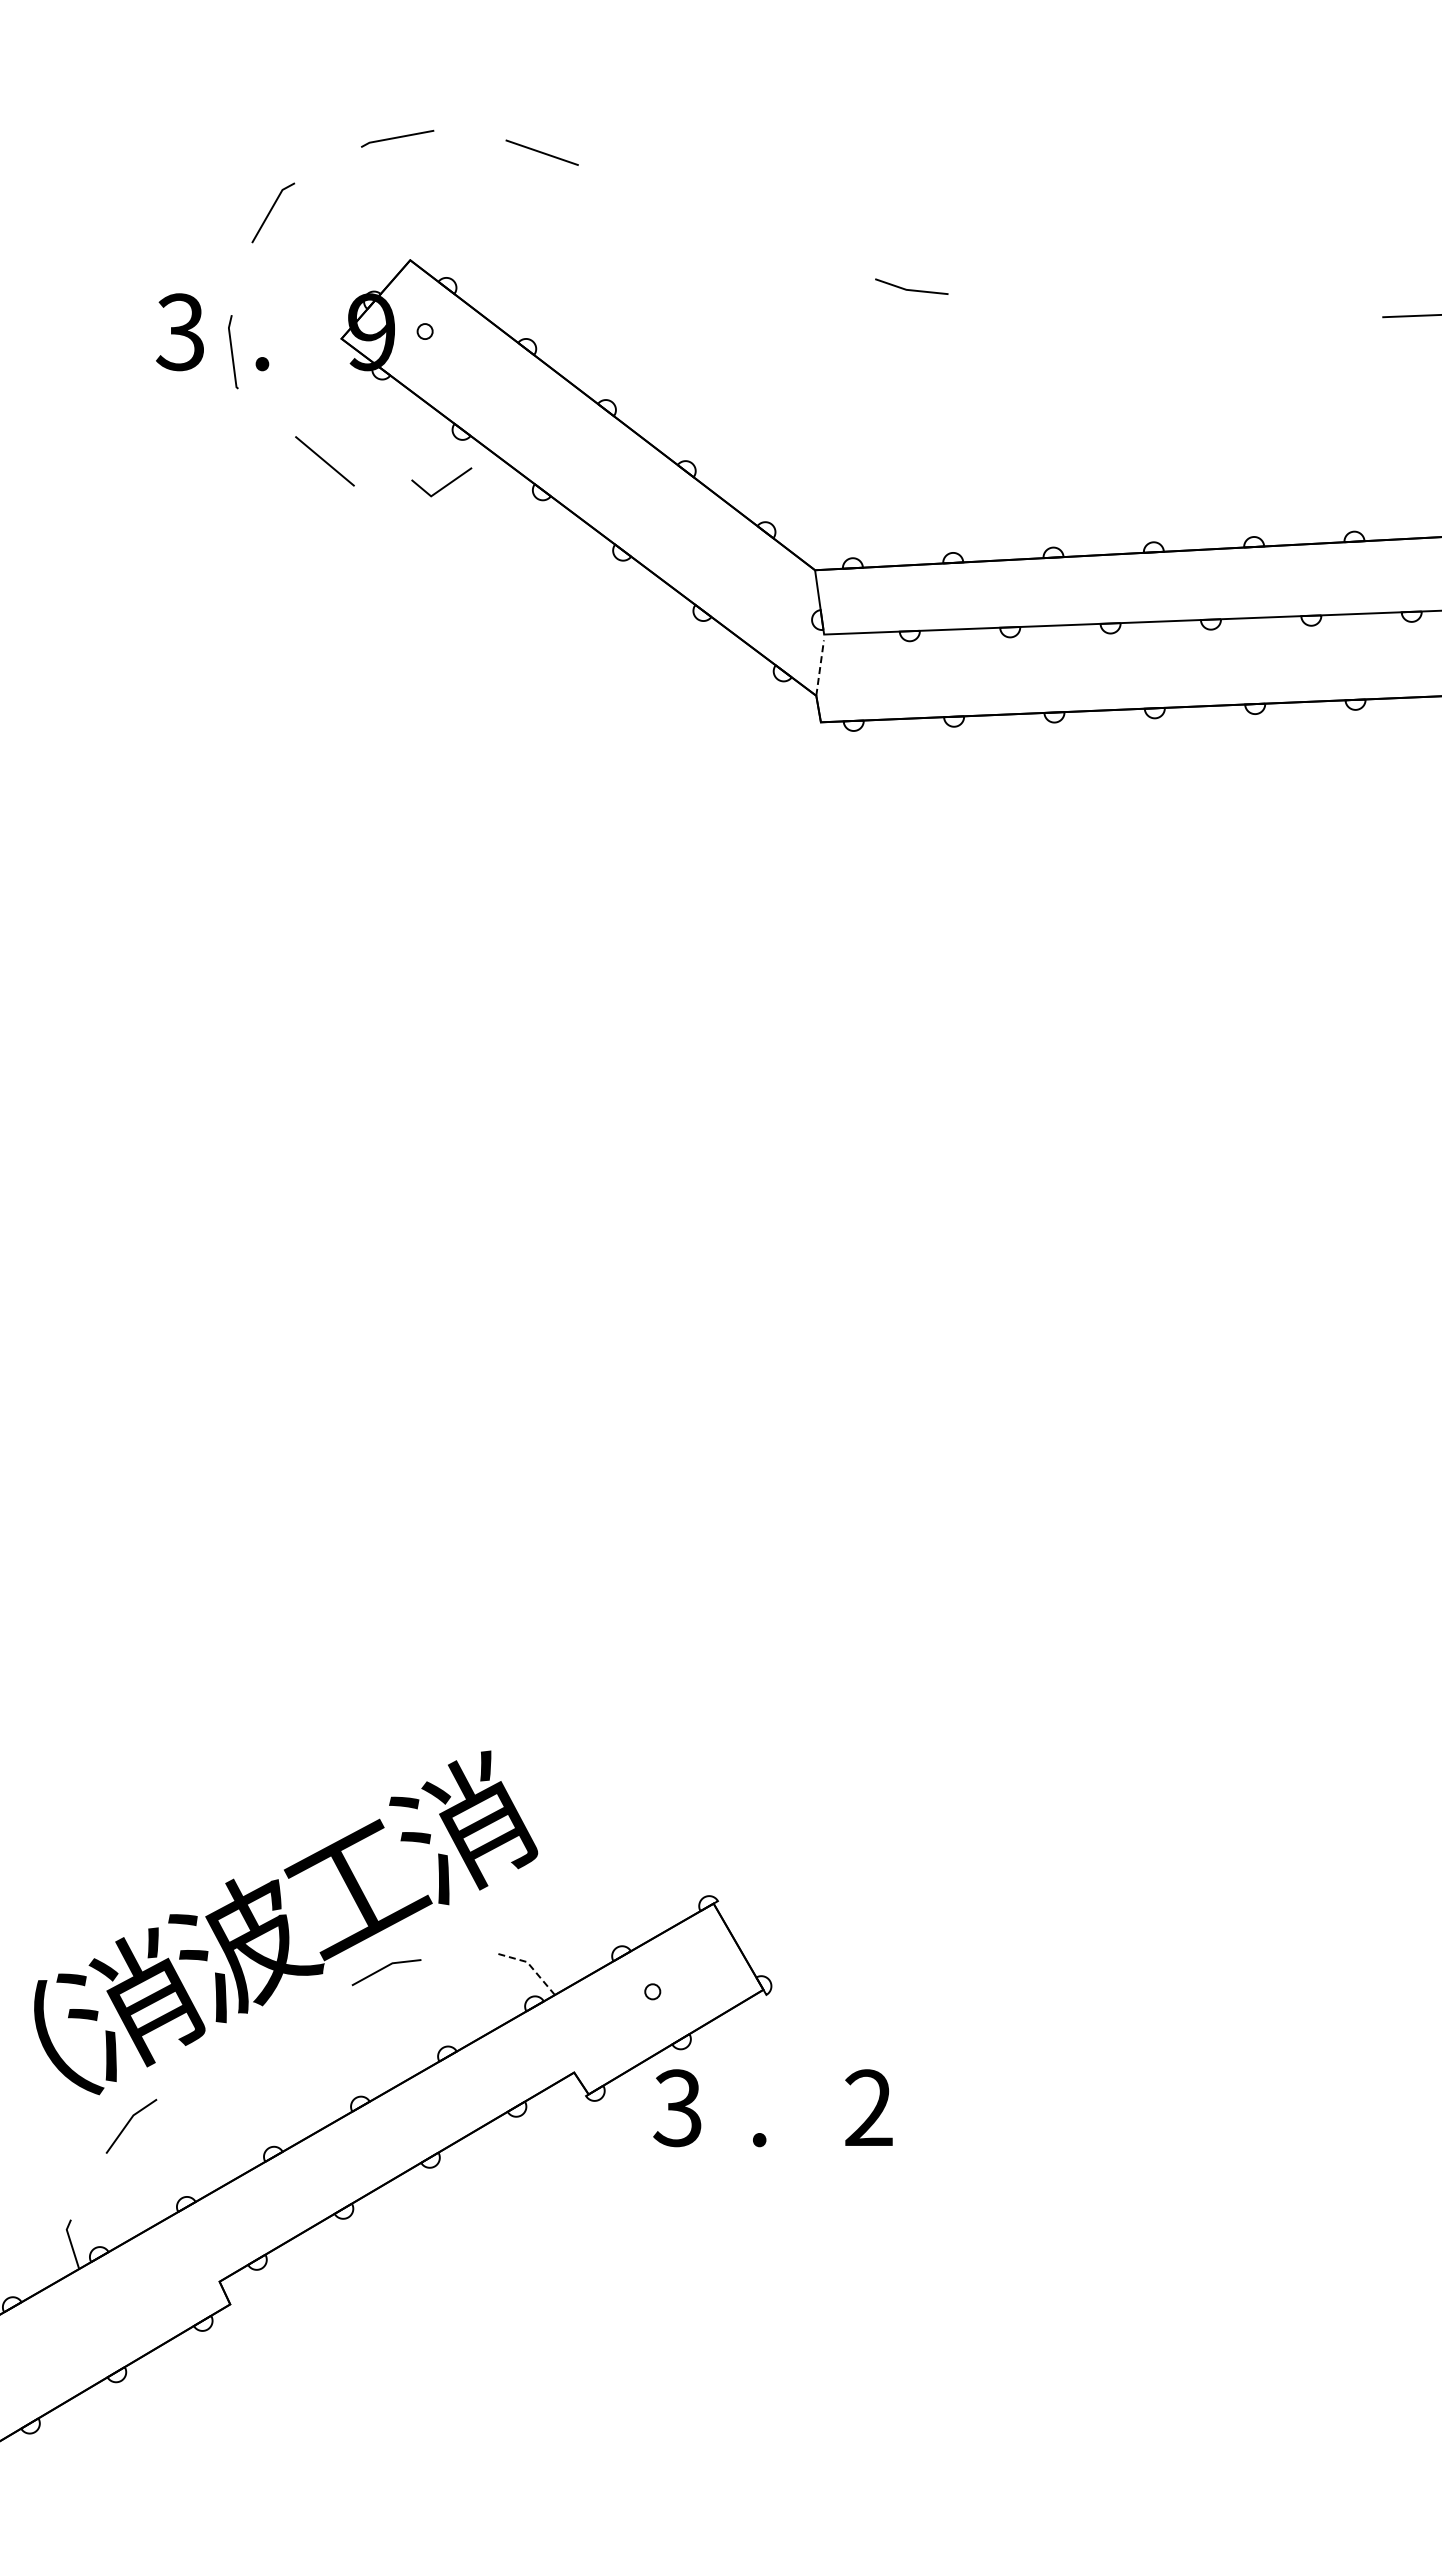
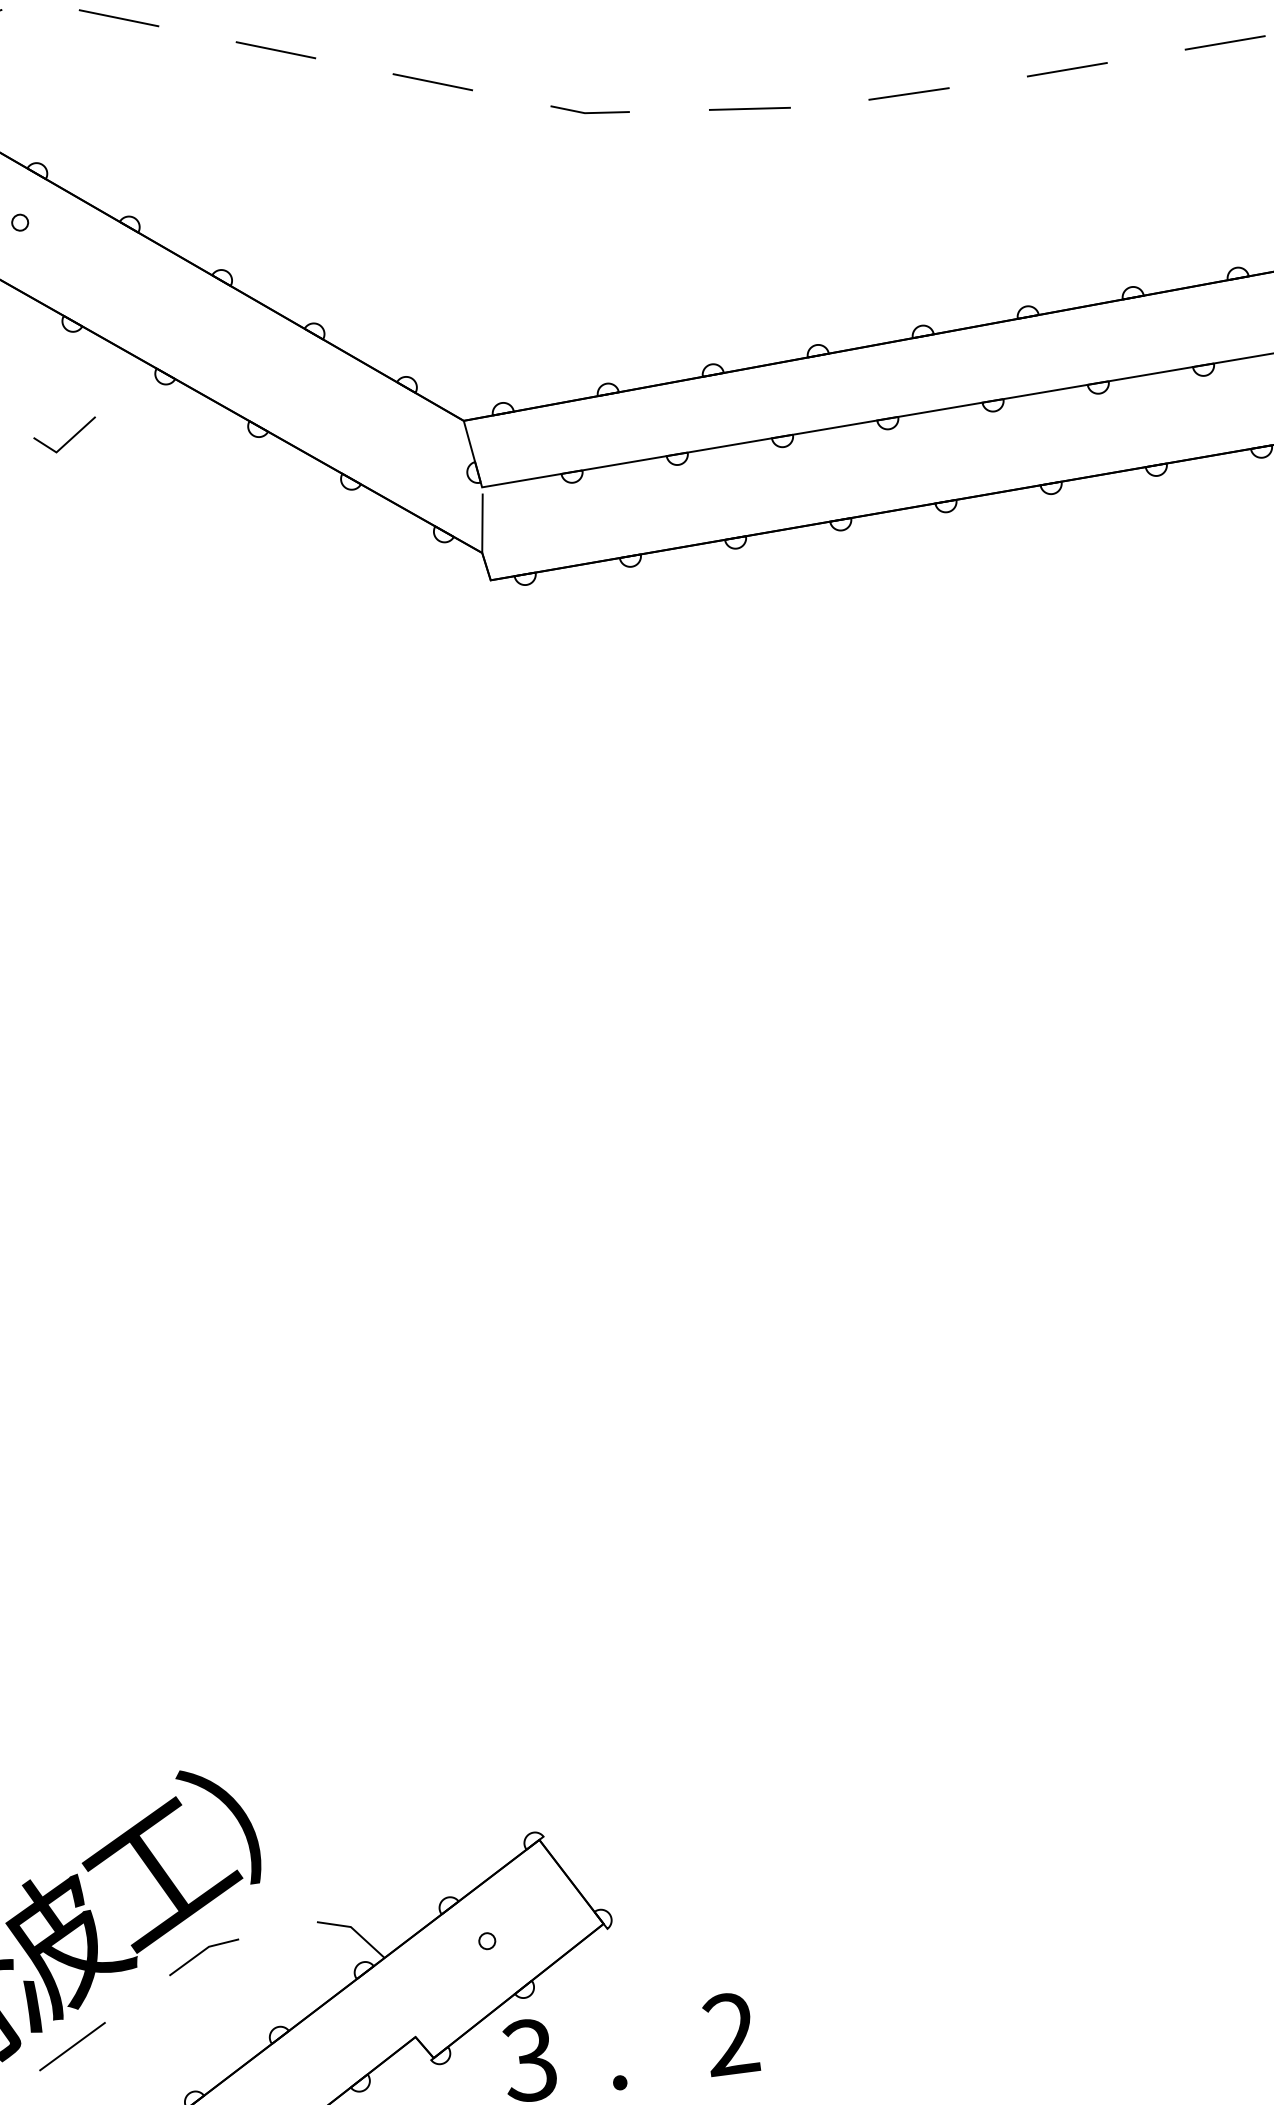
line: (684, 201) -> (275, 50), added
line: (826, 250) -> (432, 82), added
line: (911, 289) -> (590, 112), moved
line: (1119, 313) -> (749, 108), added
line: (1269, 318) -> (908, 93), added
line: (444, 485) -> (69, 439), moved
line: (820, 668) -> (482, 523), dashed -> solid
text: (459, 1830) -> (261, 1797), 消 -> ）
line: (530, 1965) -> (354, 1930), dashed -> solid
line: (252, 2039) -> (71, 2046), added

